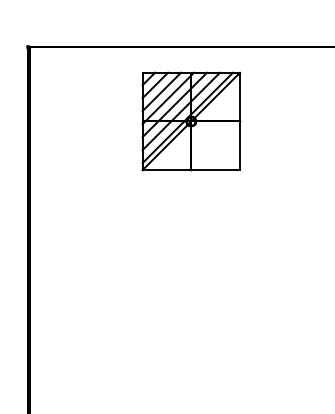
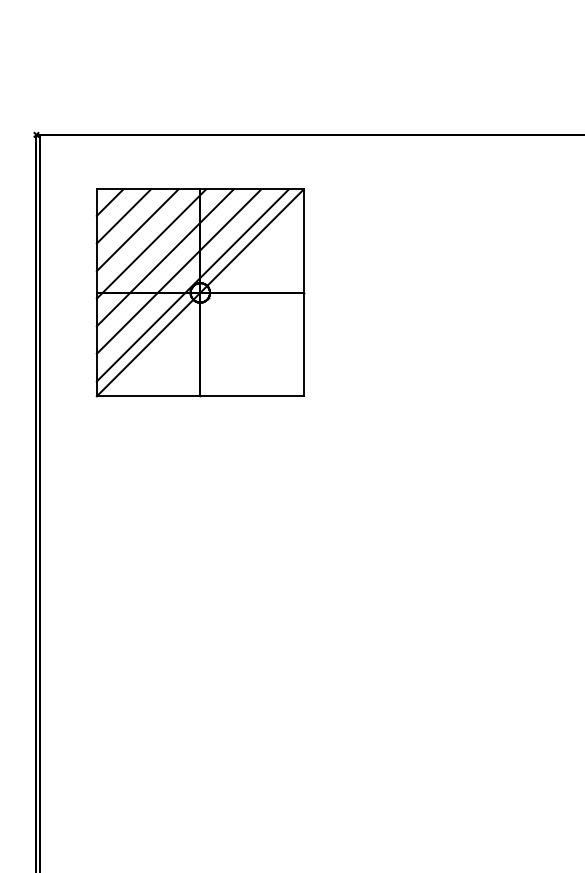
part: (191, 121) -> (200, 292), moved

